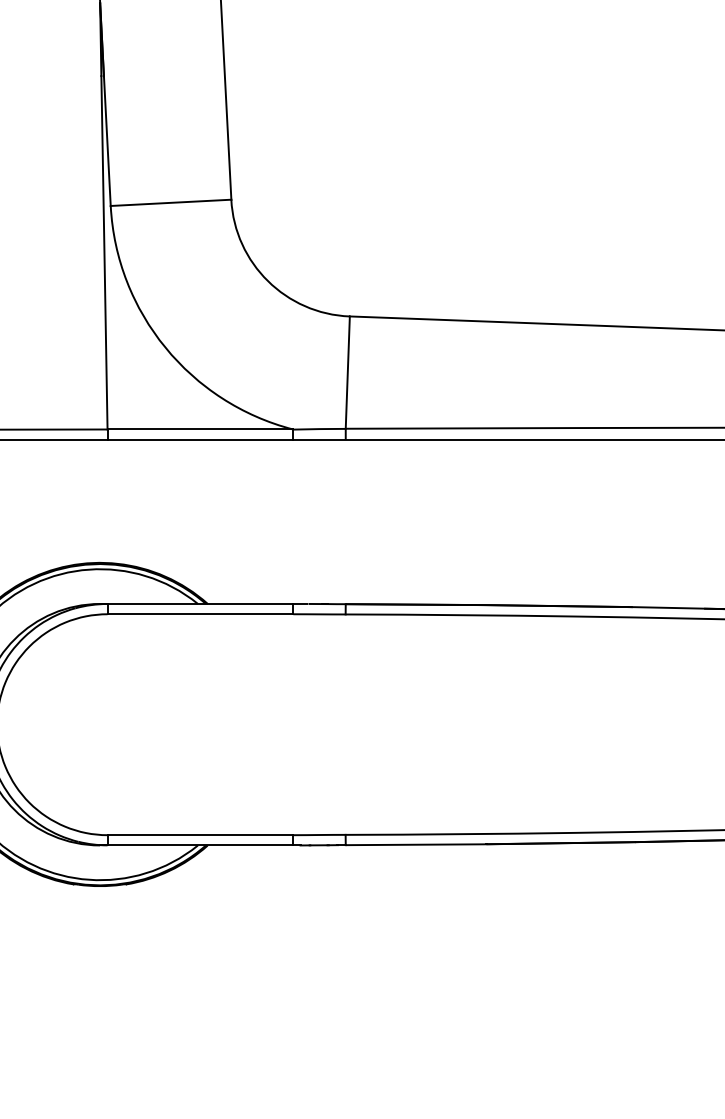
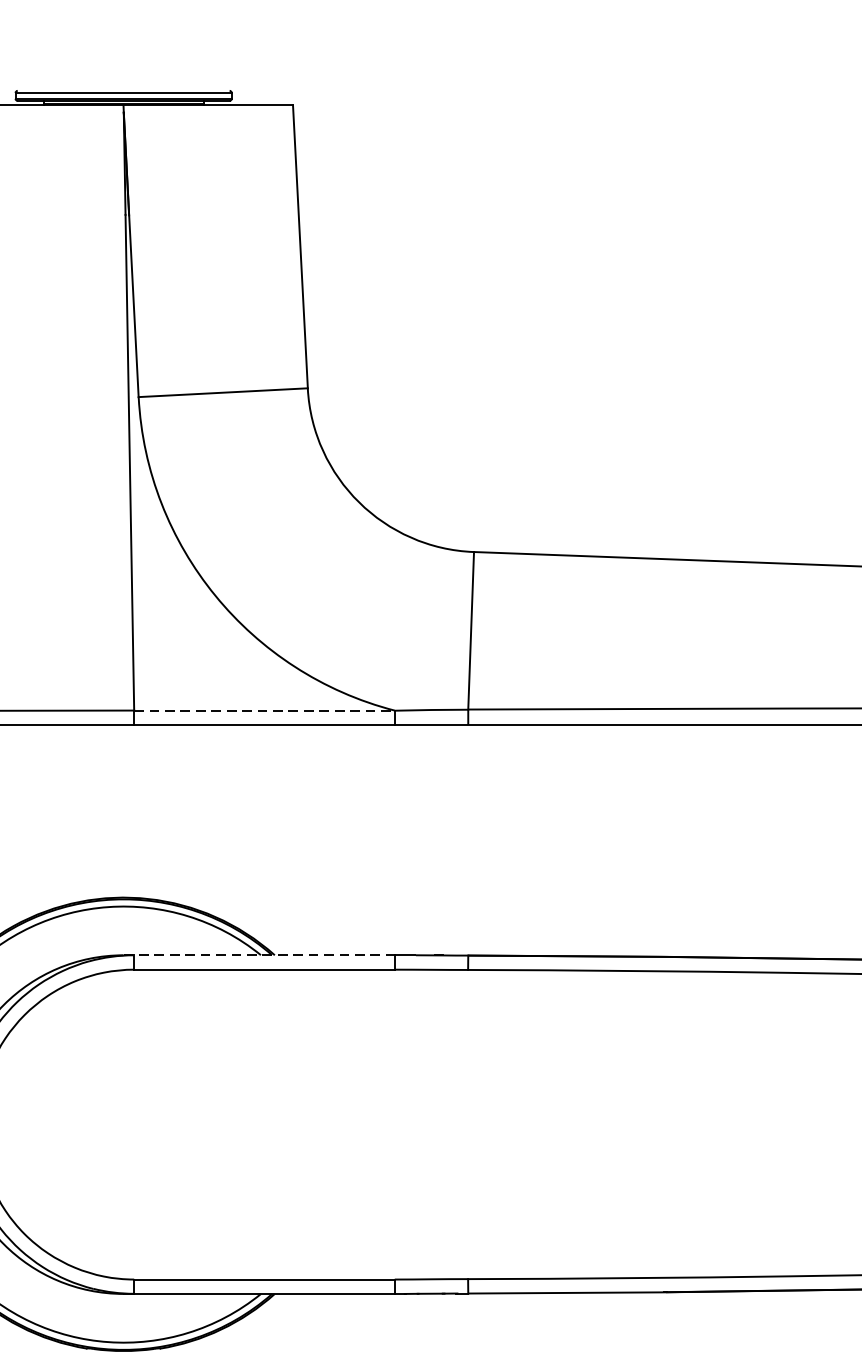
line: (200, 429) -> (264, 710), solid -> dashed
line: (196, 603) -> (258, 954), solid -> dashed

